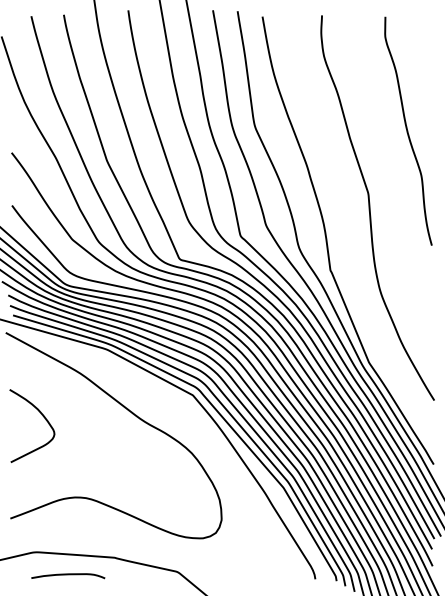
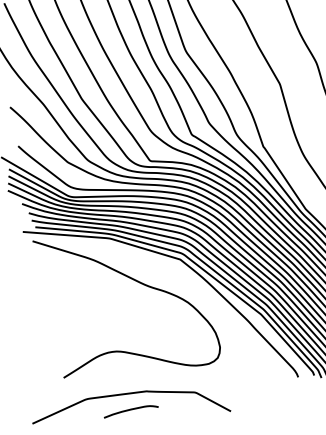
curve: (42, 416) -> (72, 297), removed
curve: (68, 575) -> (131, 410), moved

